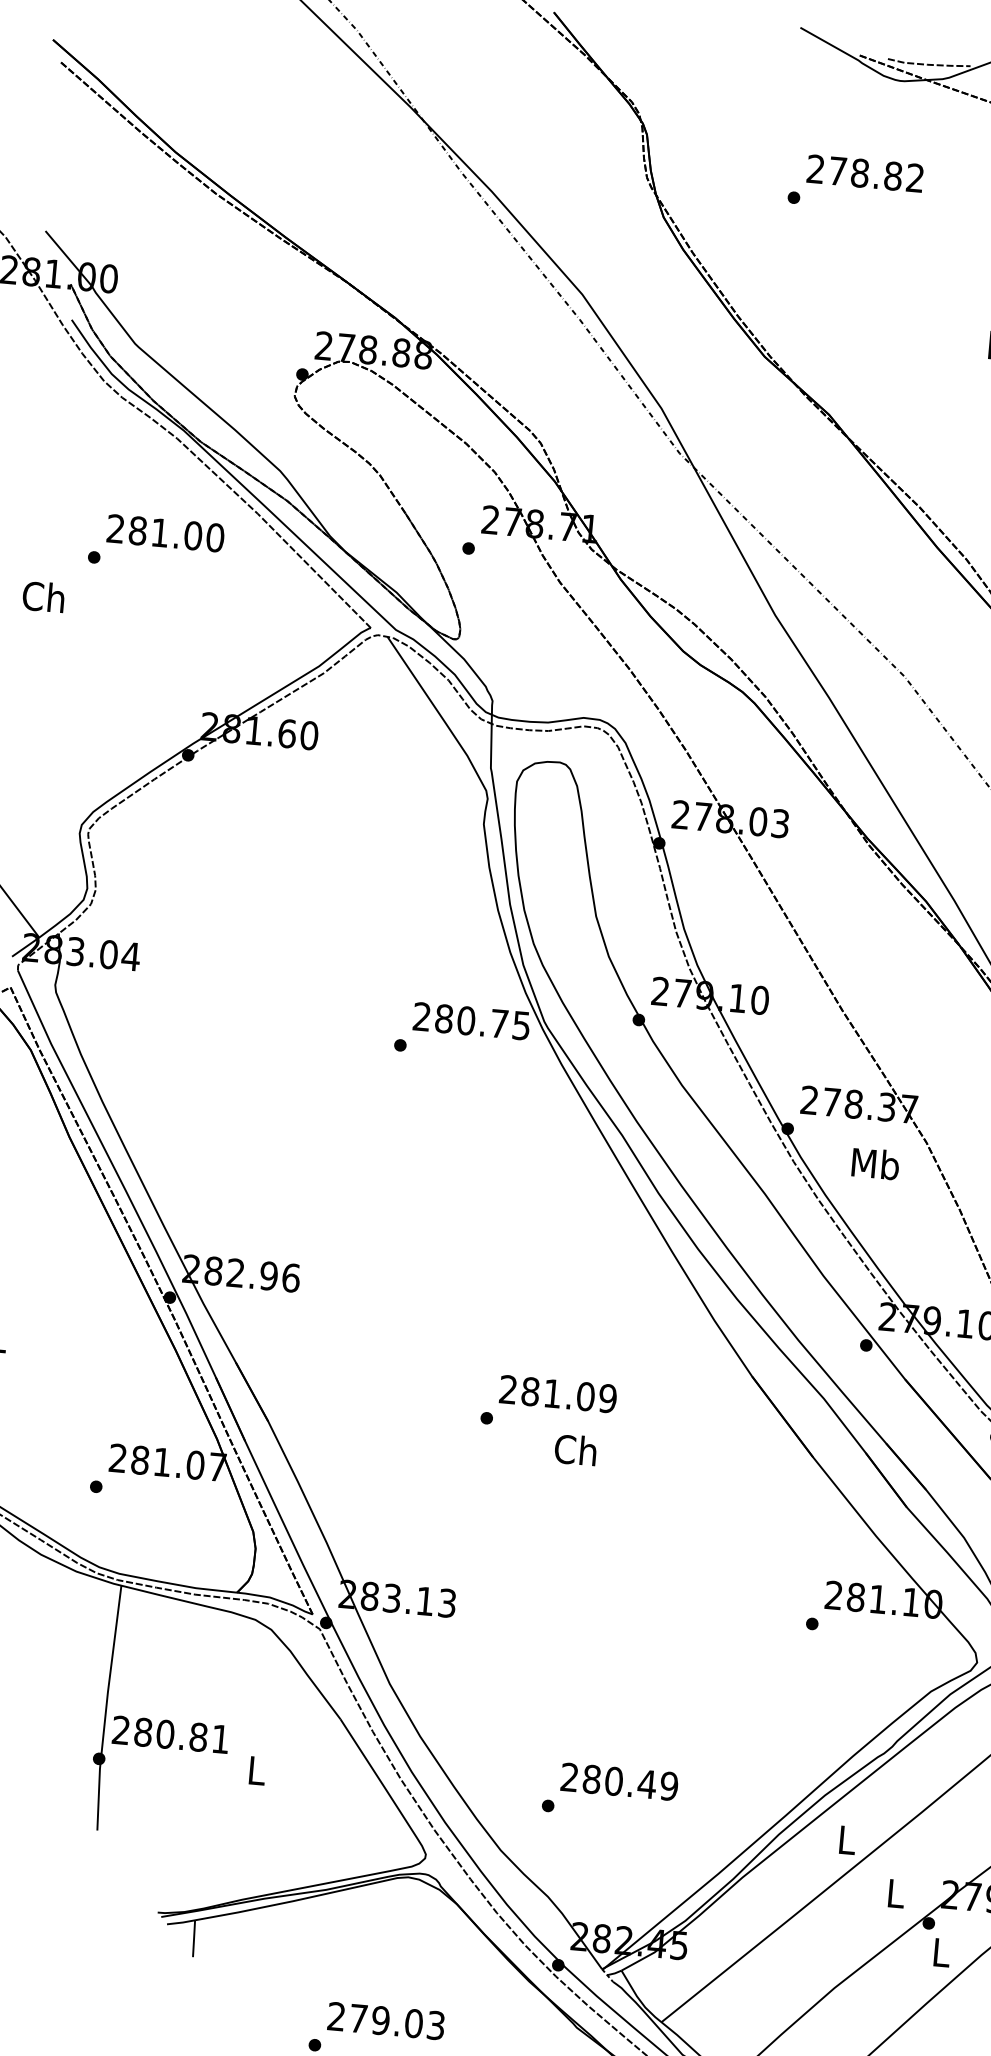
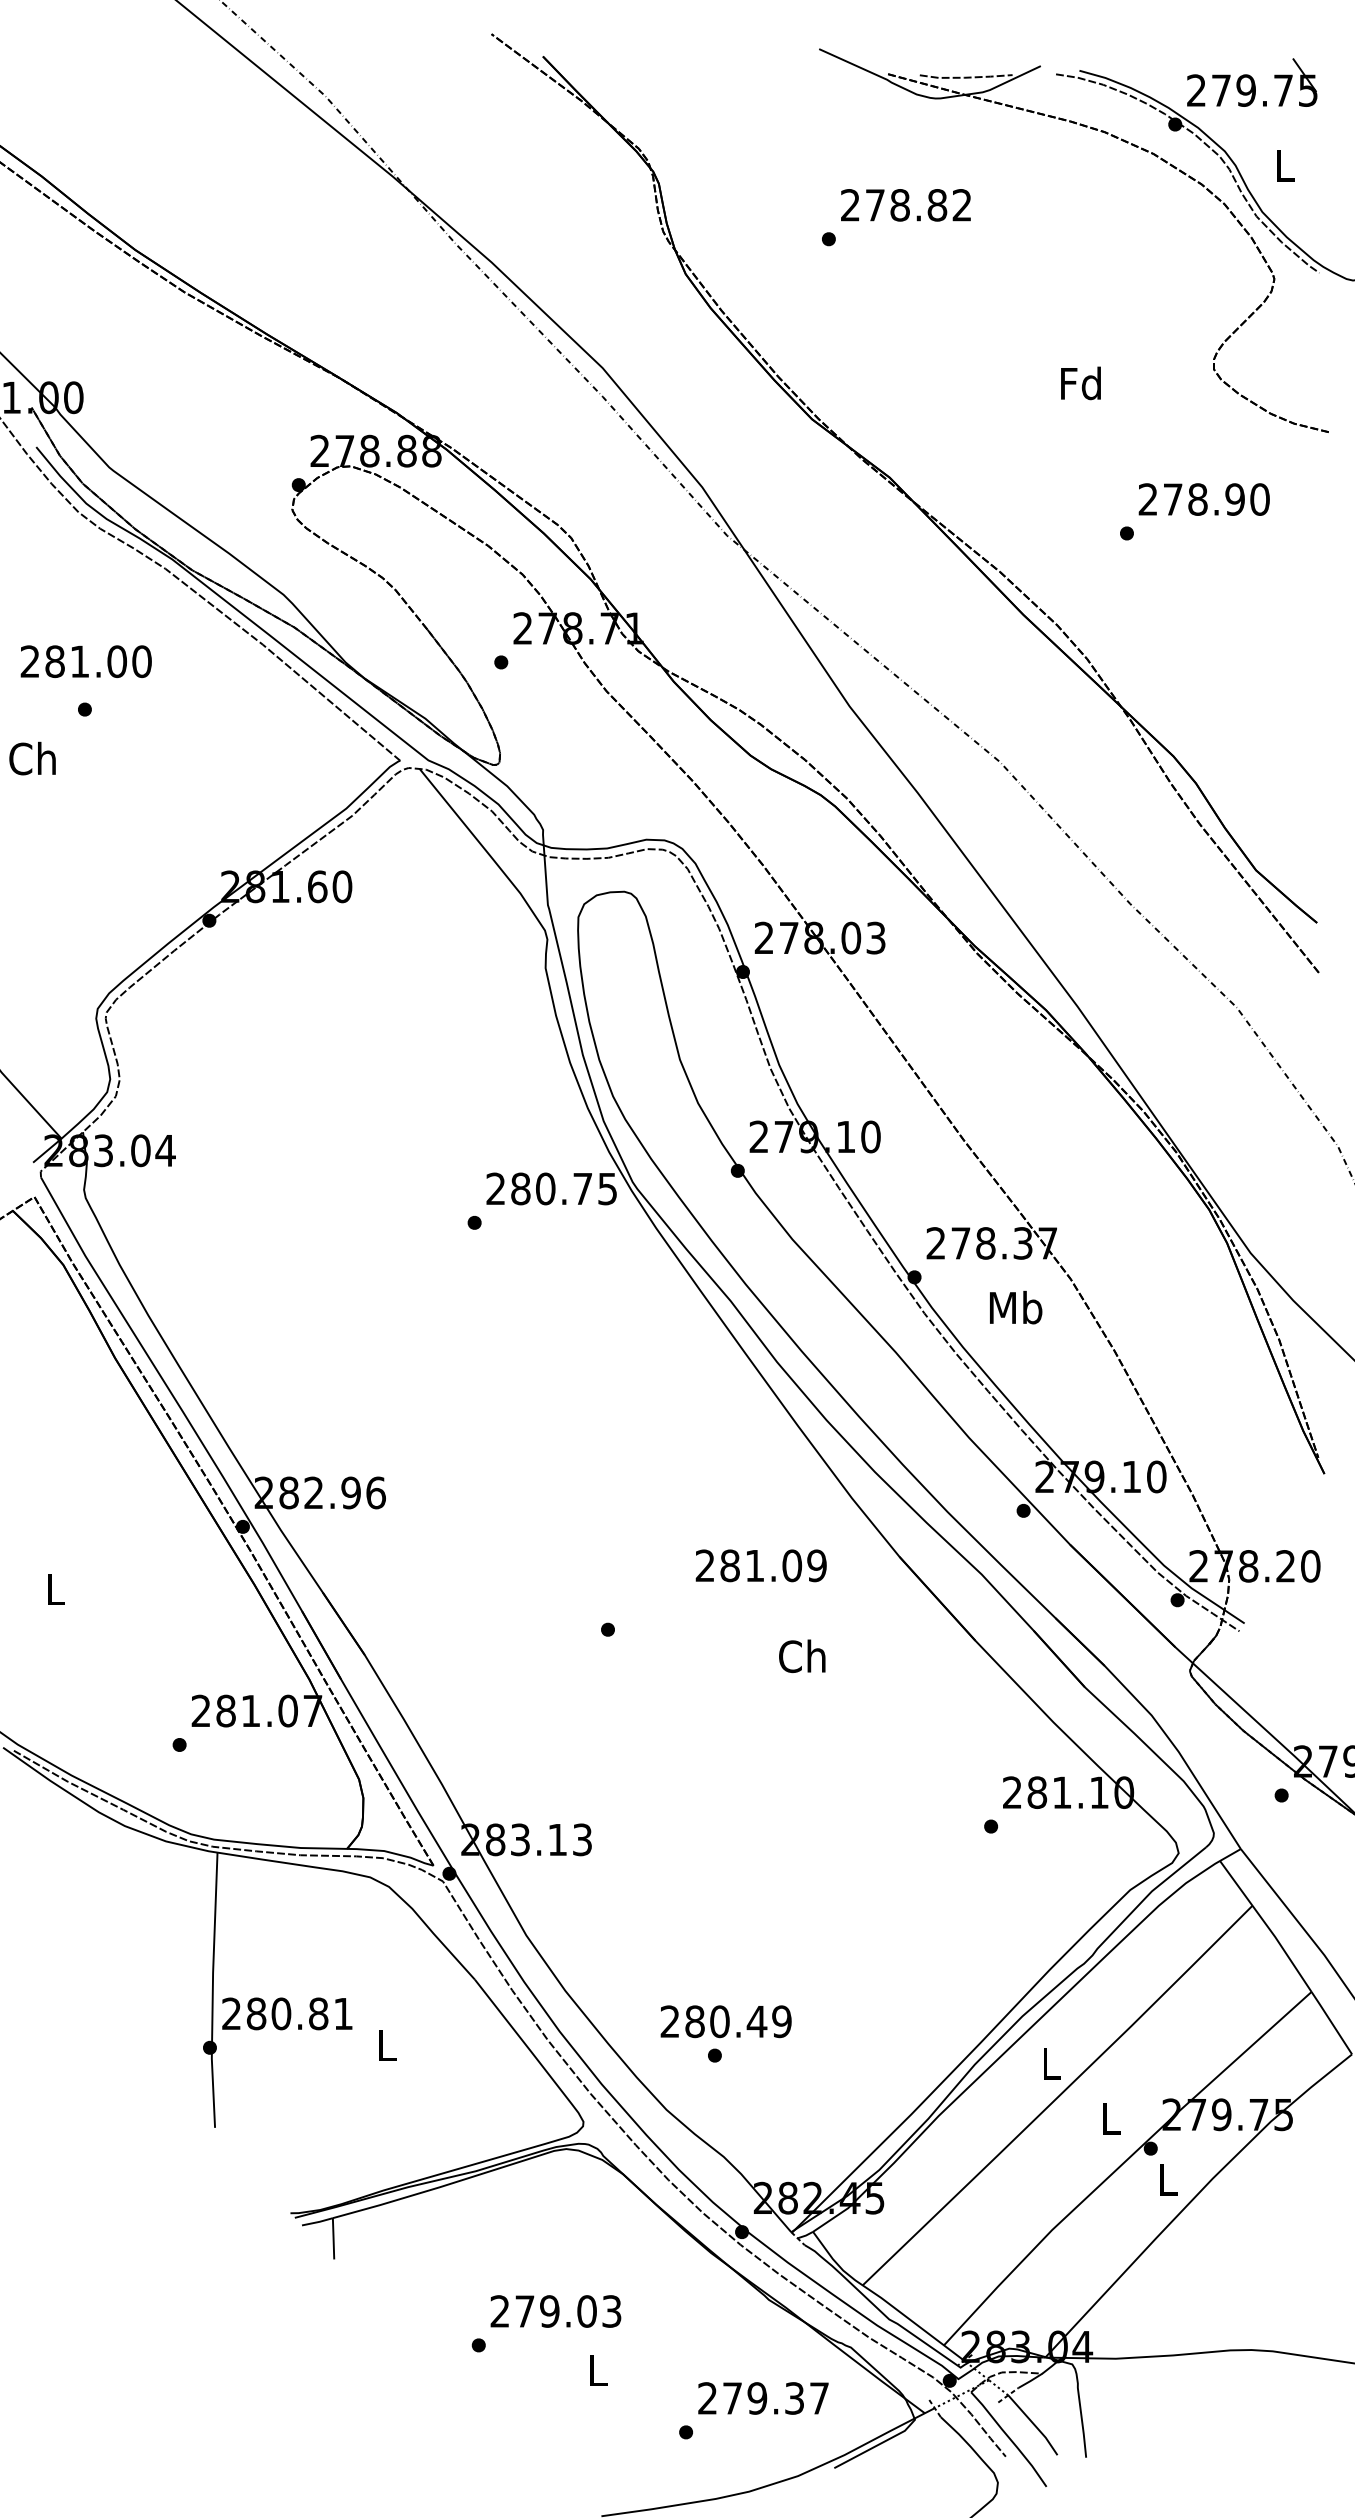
text: (165, 533) -> (85, 661), moved
text: (557, 1393) -> (760, 1565), moved
text: (575, 1450) -> (802, 1656), moved
text: (619, 1781) -> (725, 2021), moved

